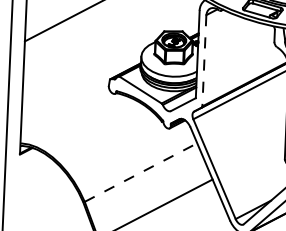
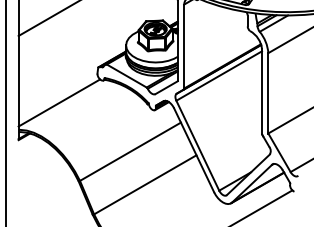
line: (204, 60) -> (184, 46), dashed -> solid
line: (66, 115) -> (59, 102), added
line: (141, 172) -> (130, 151), dashed -> solid

